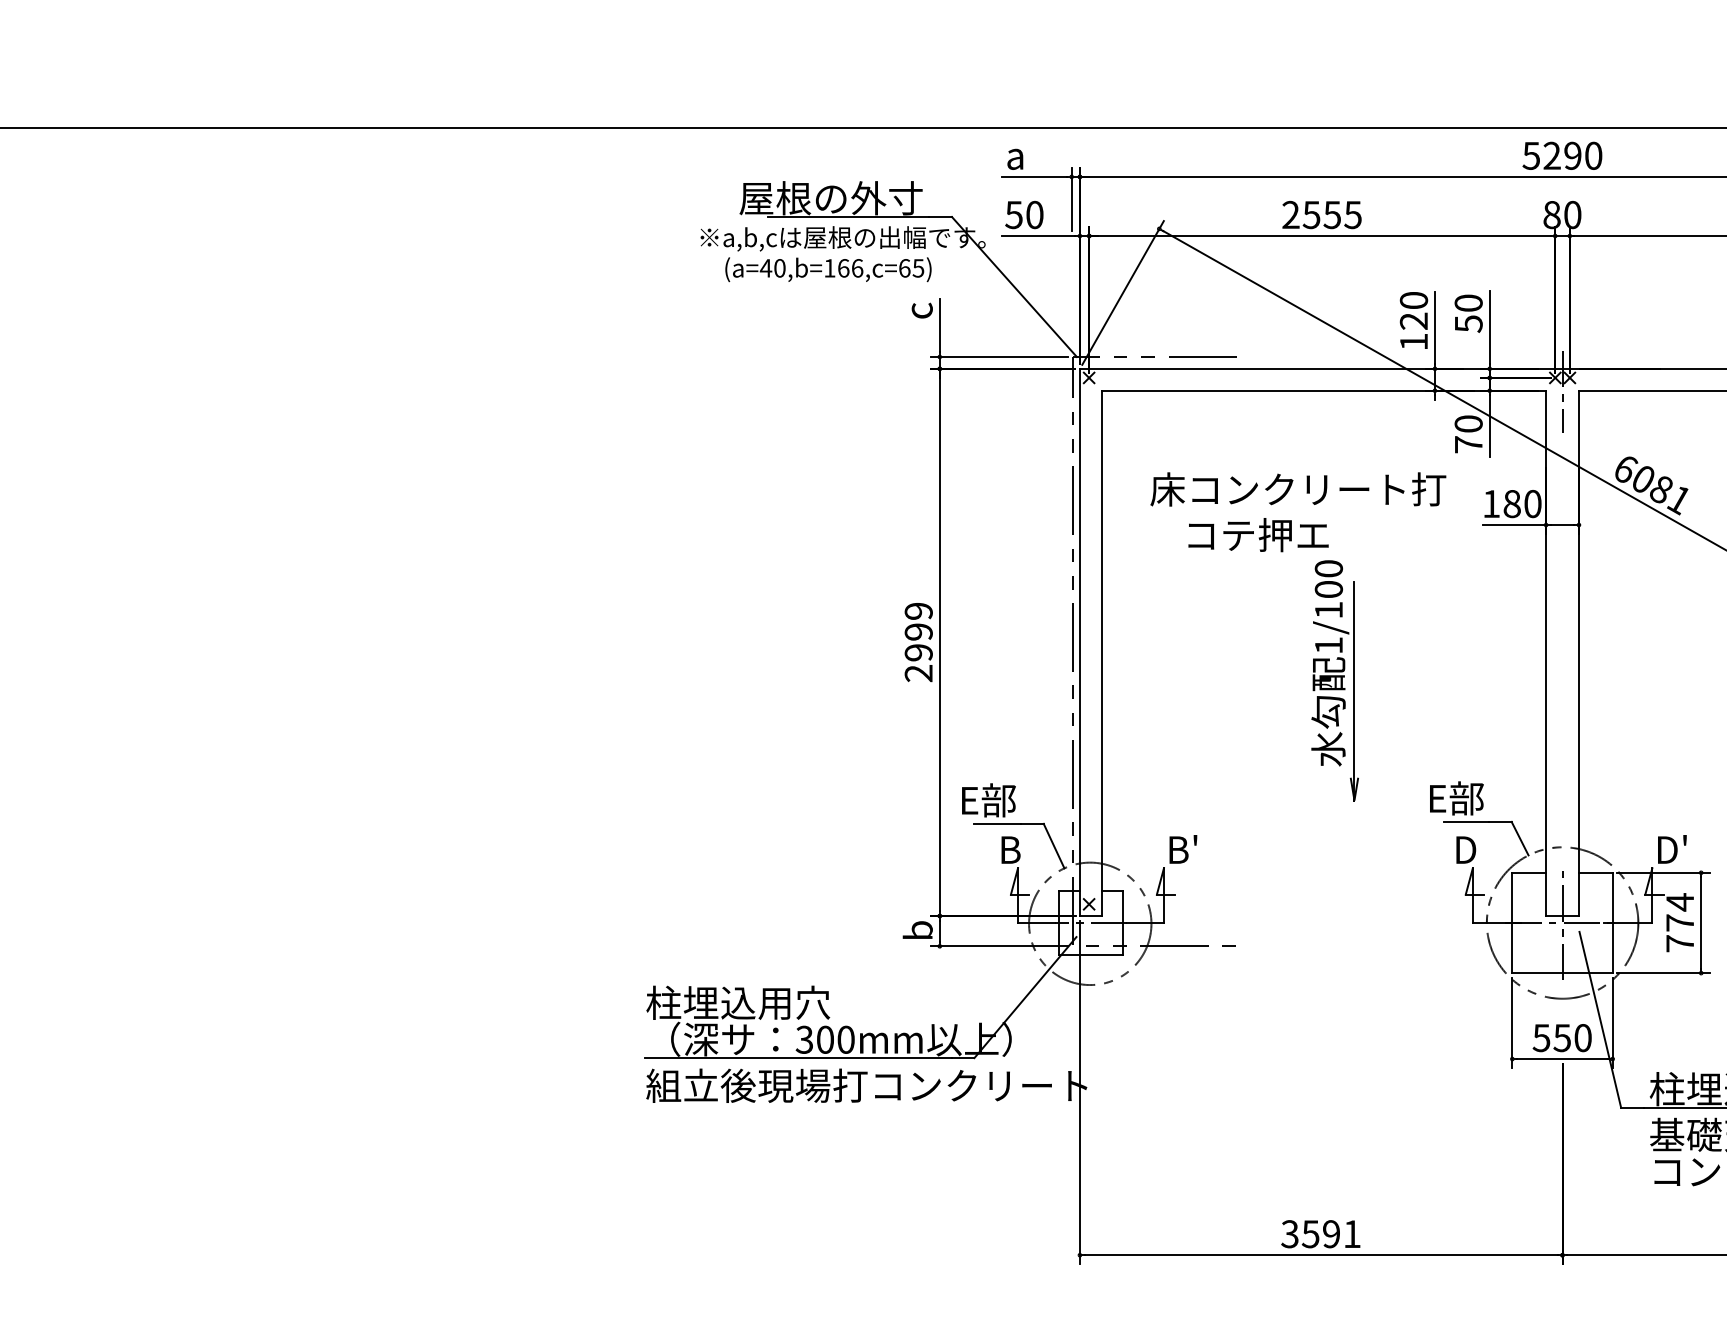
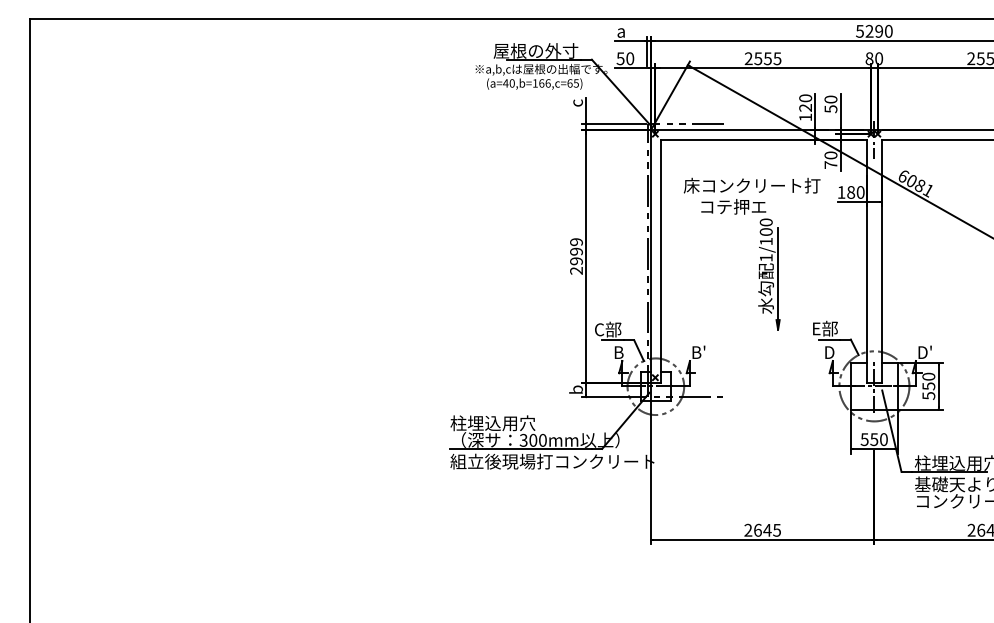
text: (968, 800) -> (599, 329), E部 -> C部
text: (1679, 921) -> (928, 385), 774 -> 550
text: (1320, 1232) -> (762, 529), 3591 -> 2645

